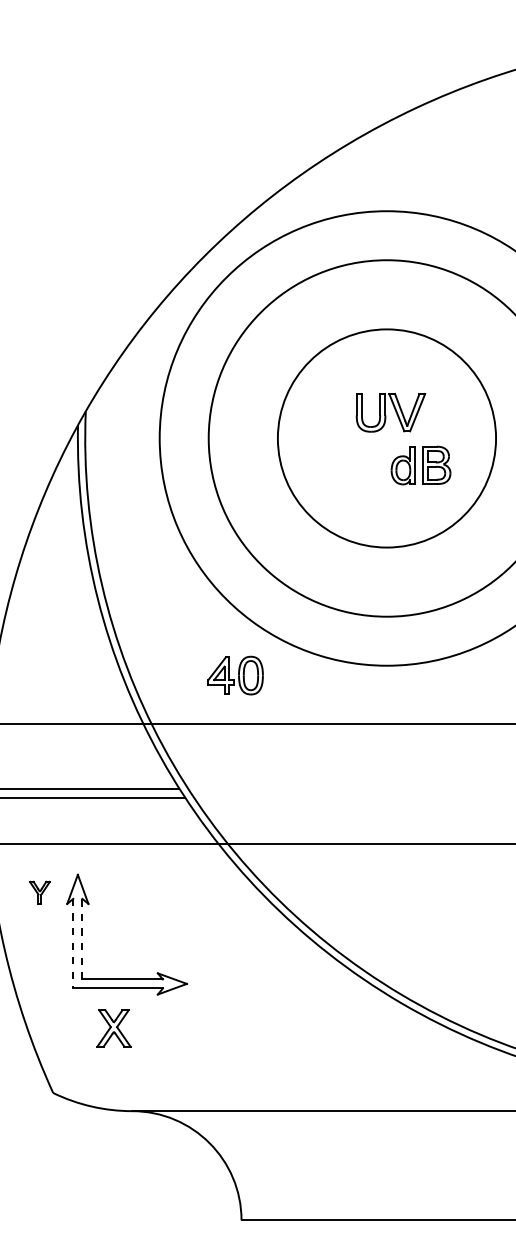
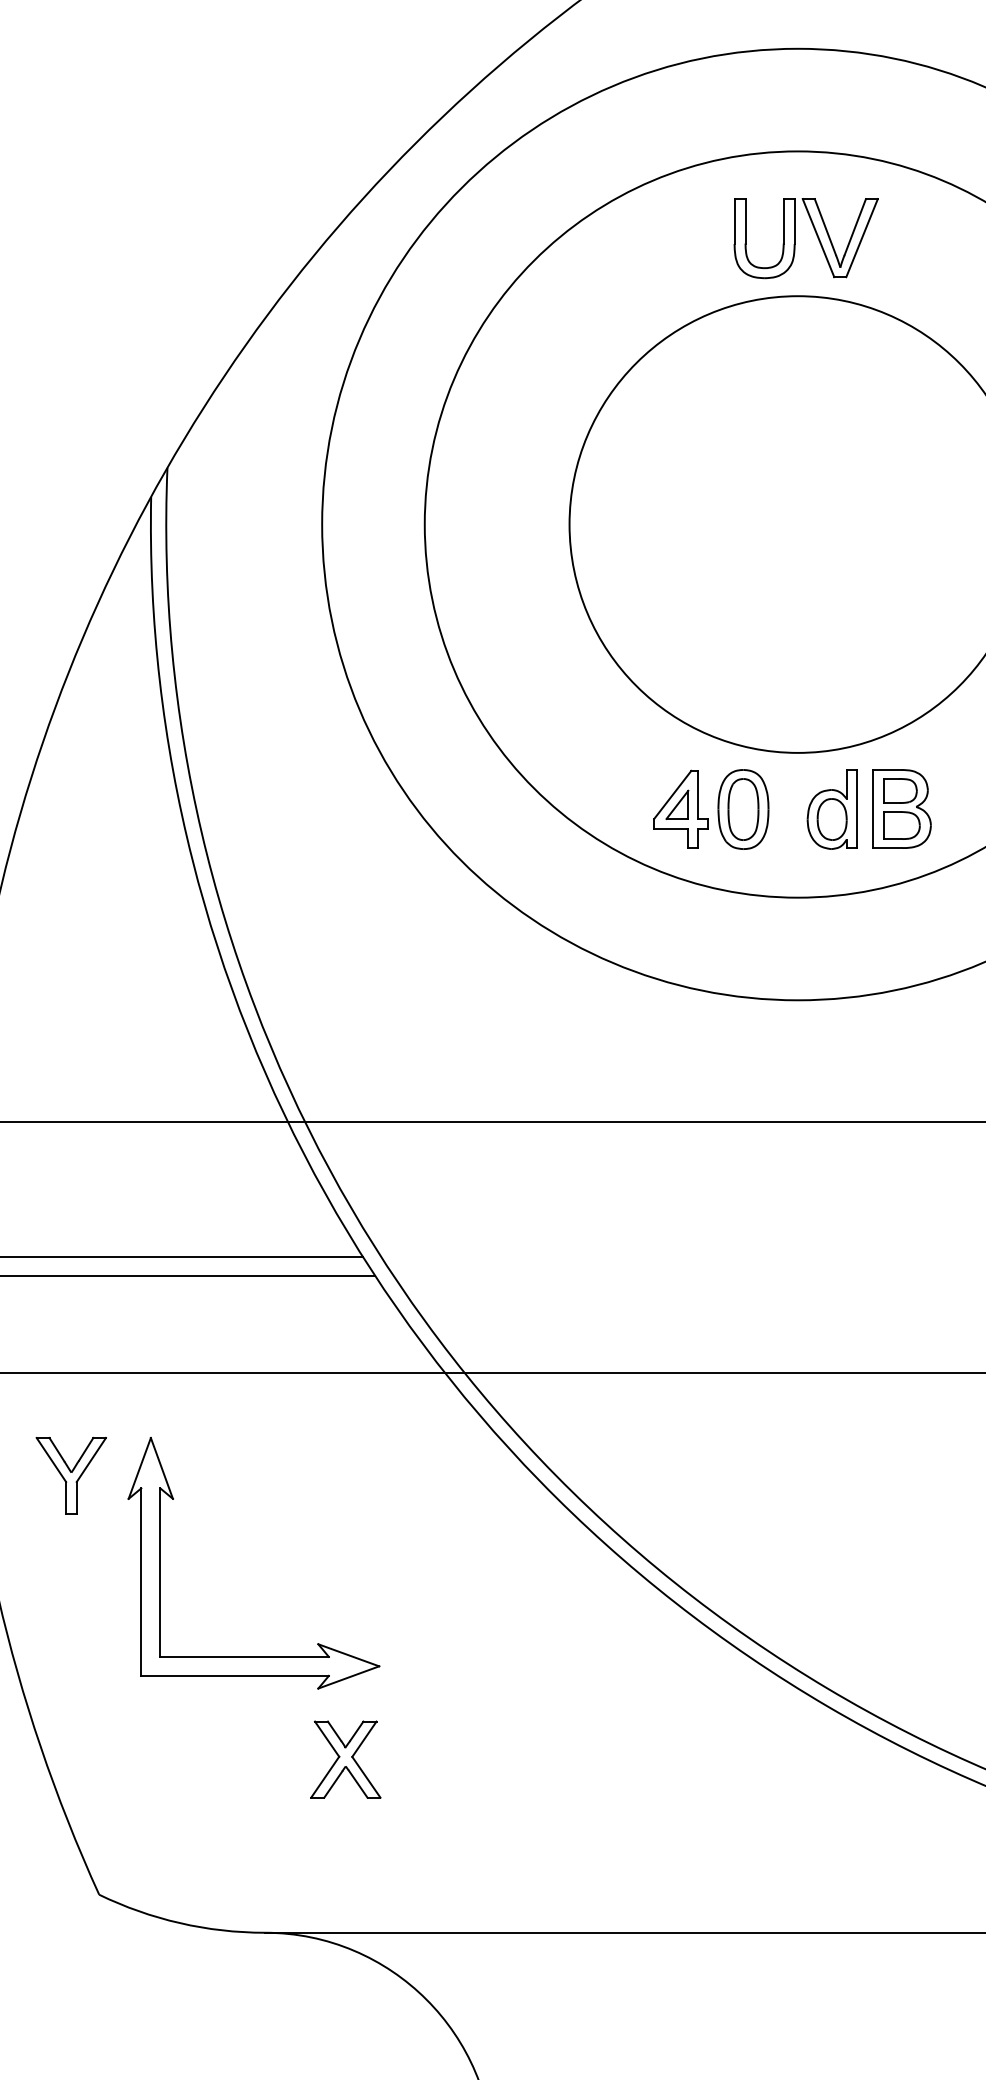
part: (390, 412) -> (805, 237), moved
part: (420, 465) -> (868, 809), moved
part: (235, 675) -> (711, 809), moved
part: (39, 892) -> (70, 1474), size x1.67
line: (82, 938) -> (160, 1571), dashed -> solid
line: (73, 943) -> (141, 1581), dashed -> solid
part: (113, 1028) -> (344, 1759), moved

